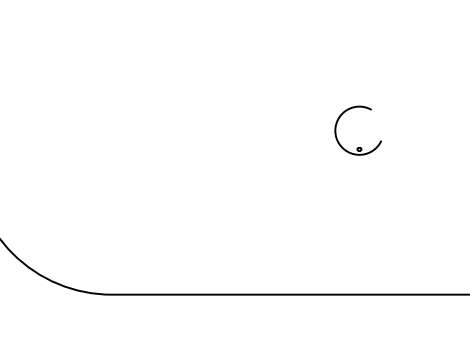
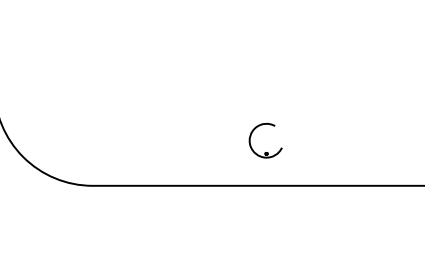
part: (357, 147) -> (265, 152), moved

